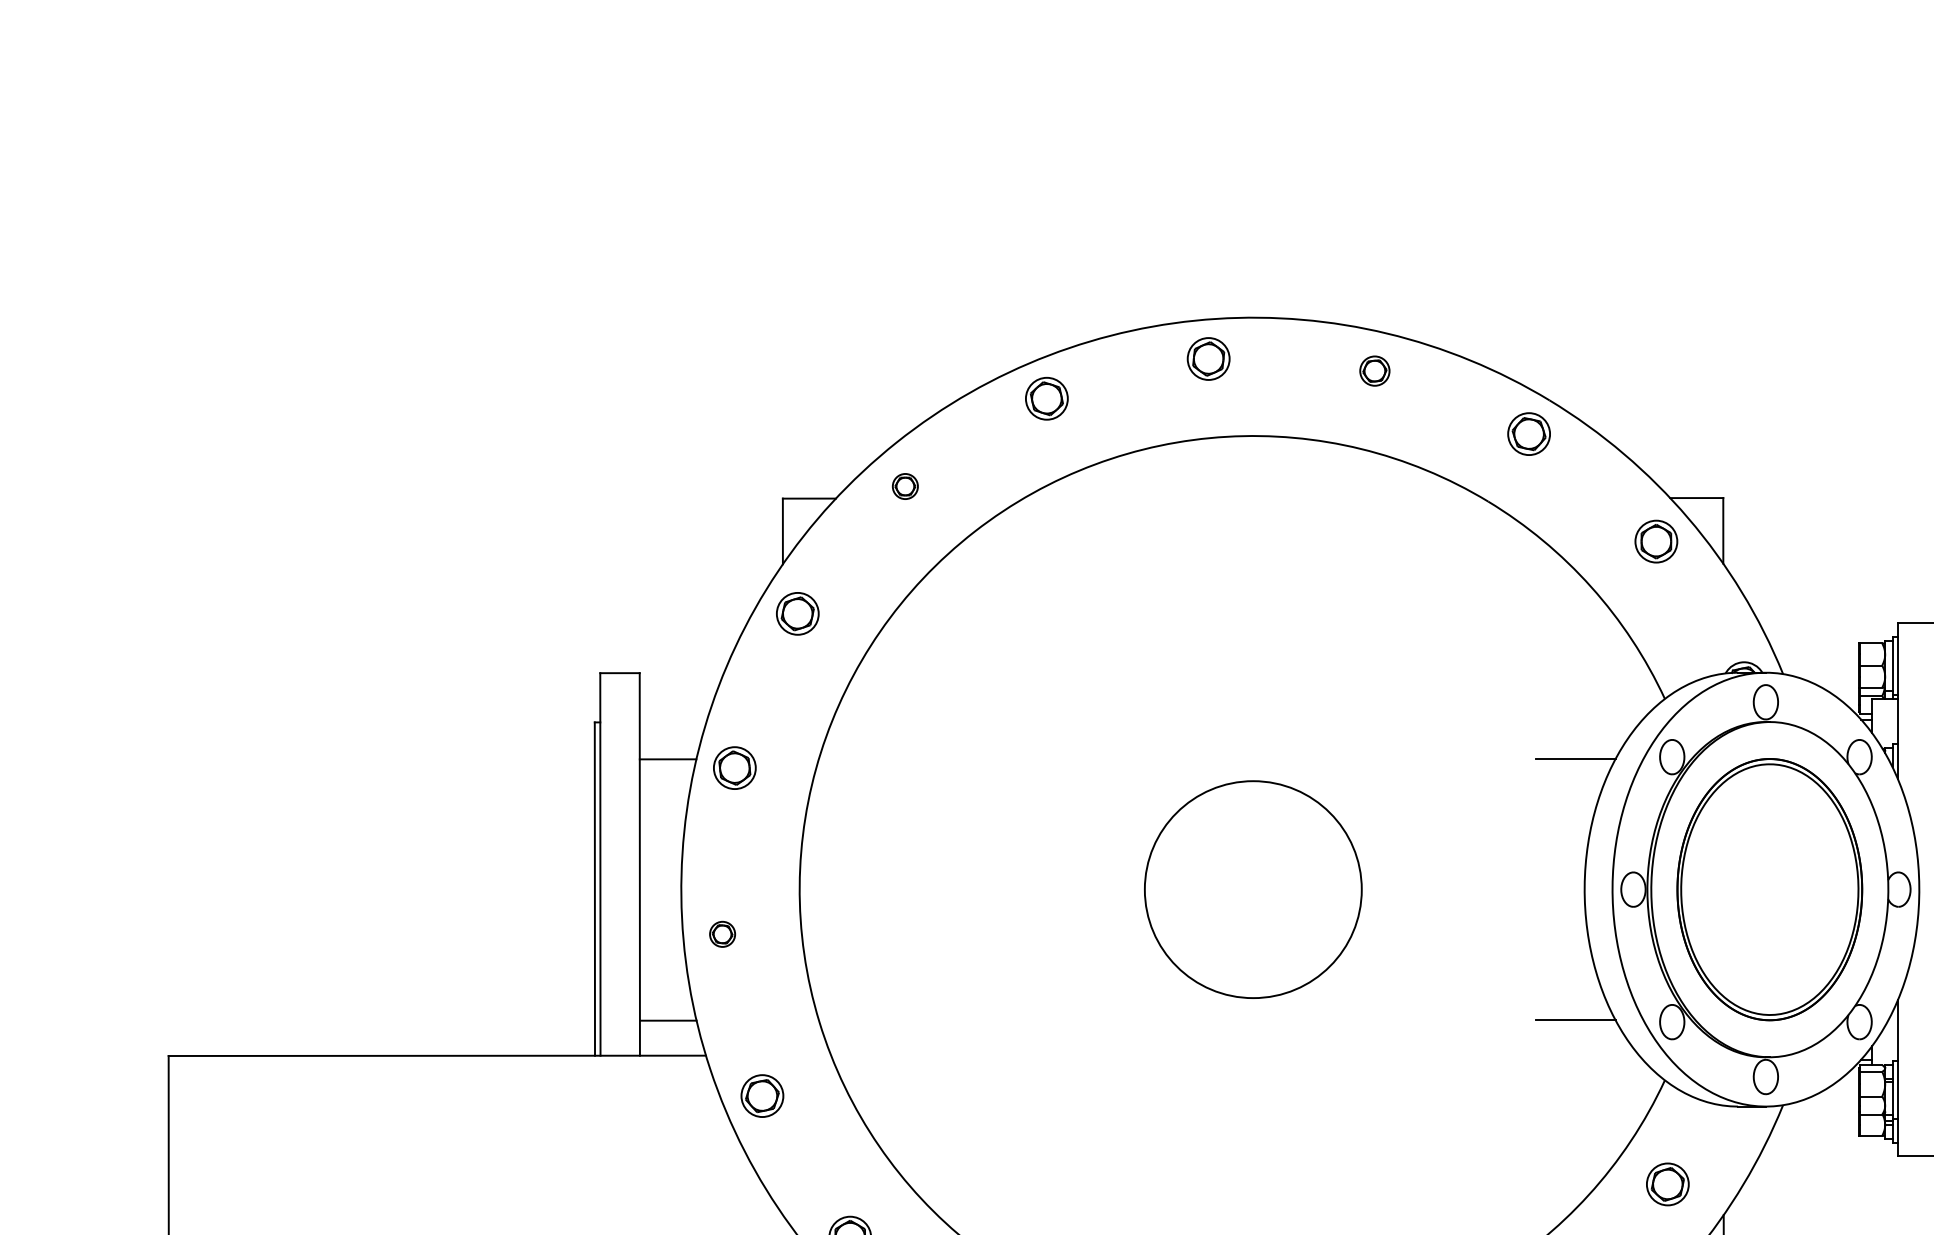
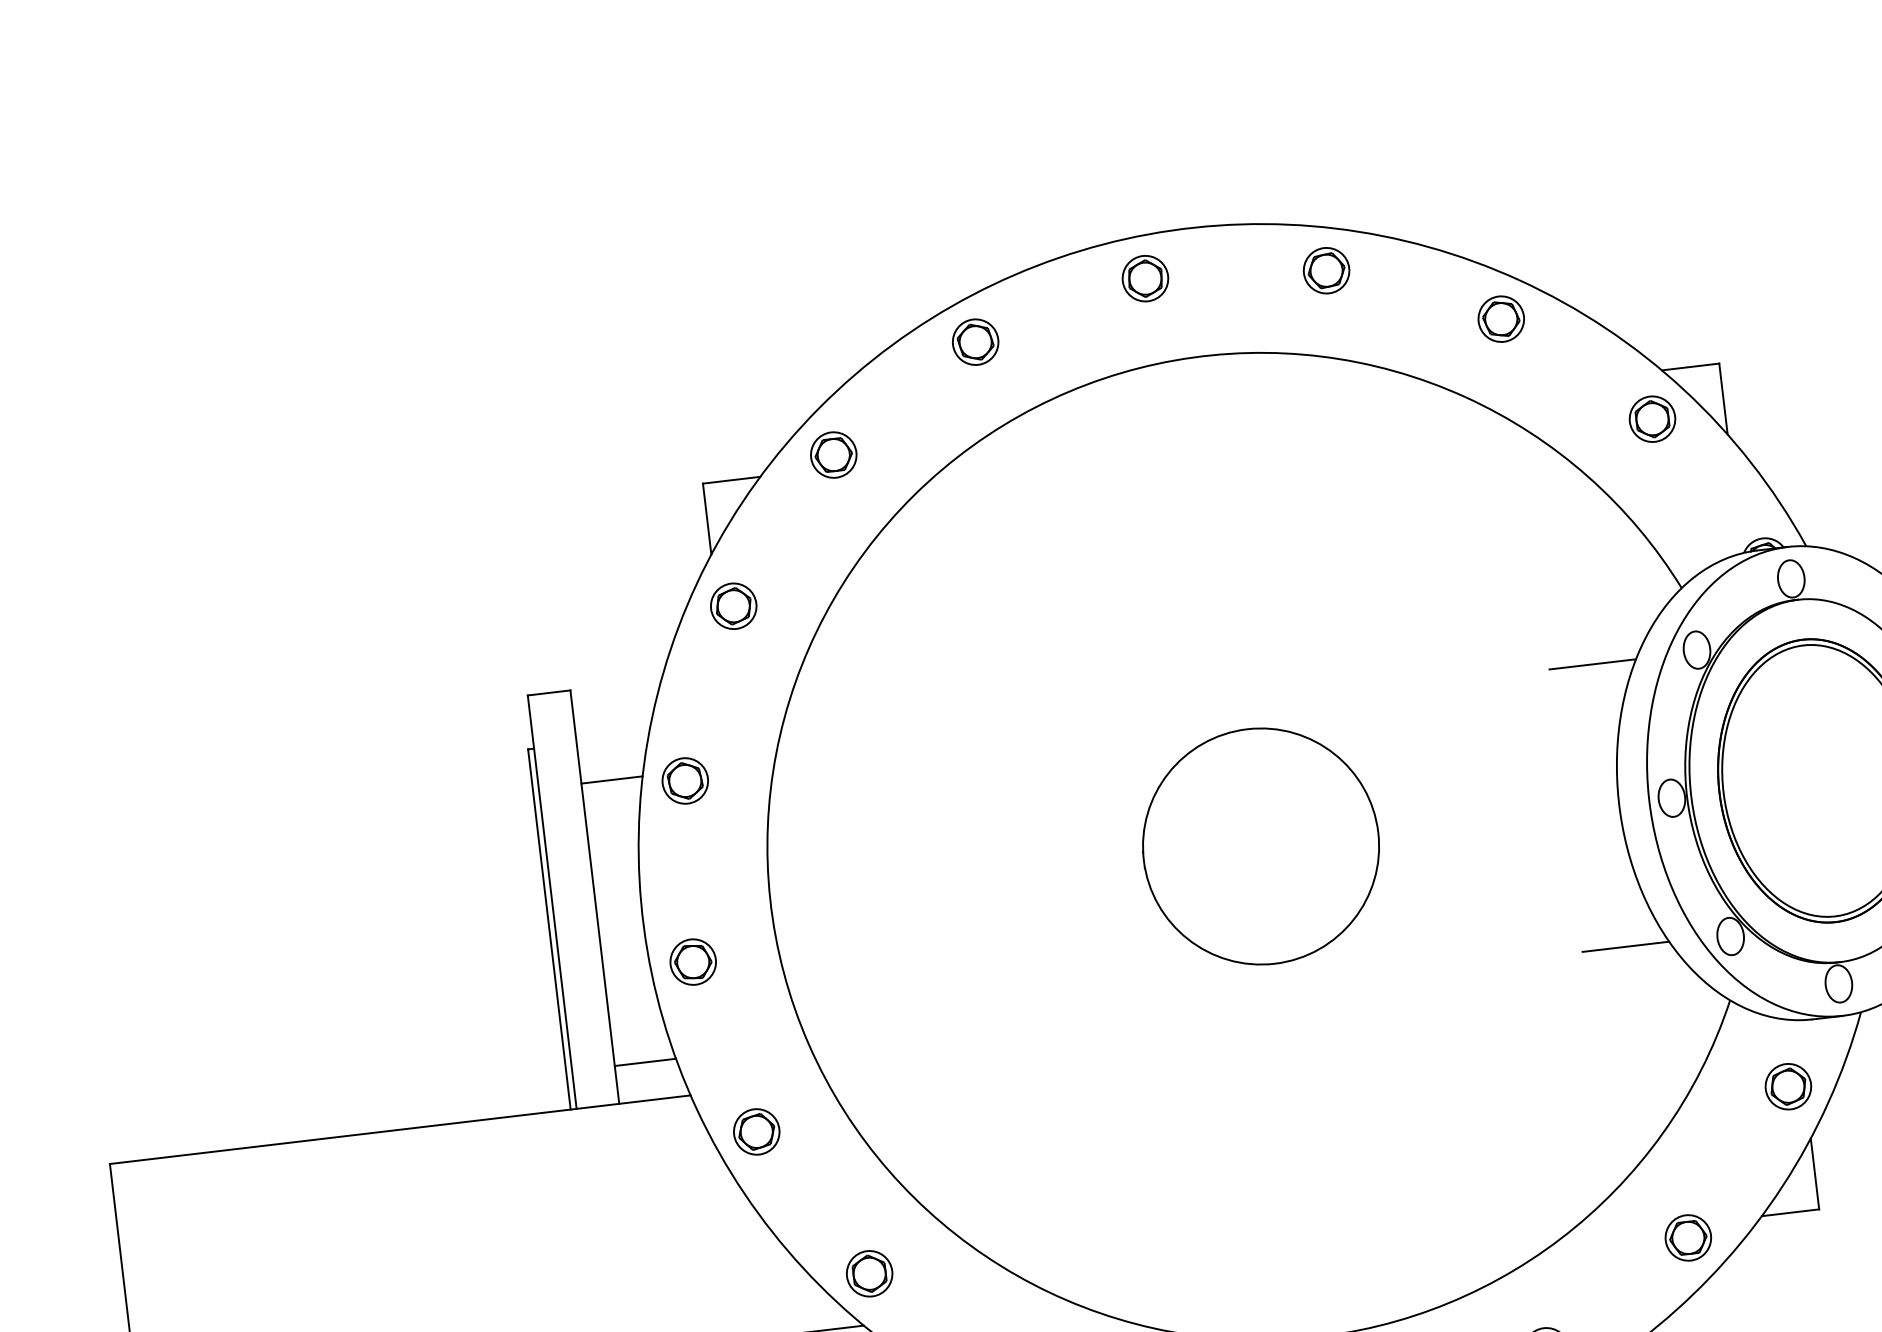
part: (1374, 370) -> (1326, 270), size x1.43
part: (905, 486) -> (833, 454), size x1.67
part: (722, 934) -> (693, 962), size x1.67
part: (1667, 1184) -> (1788, 1086), moved

